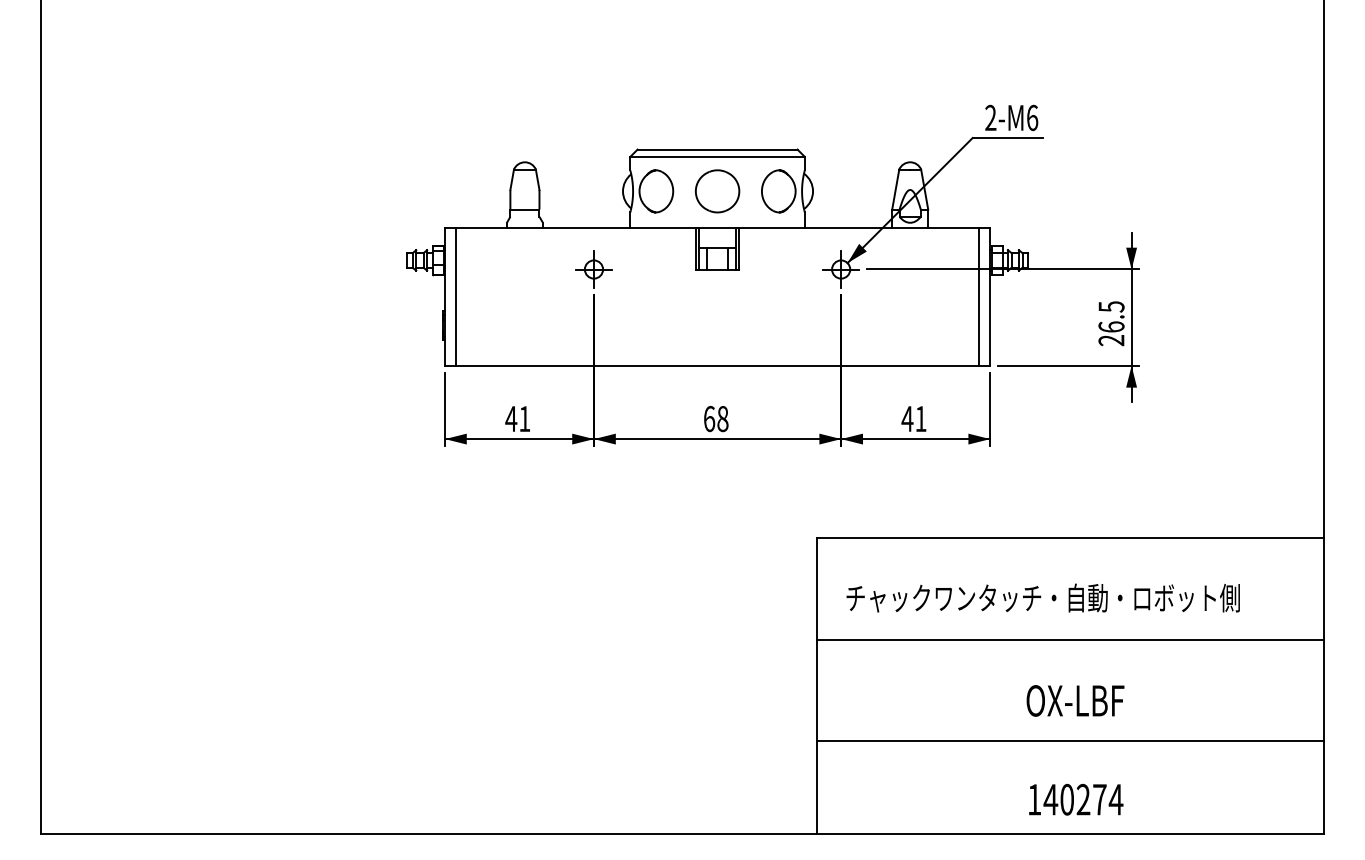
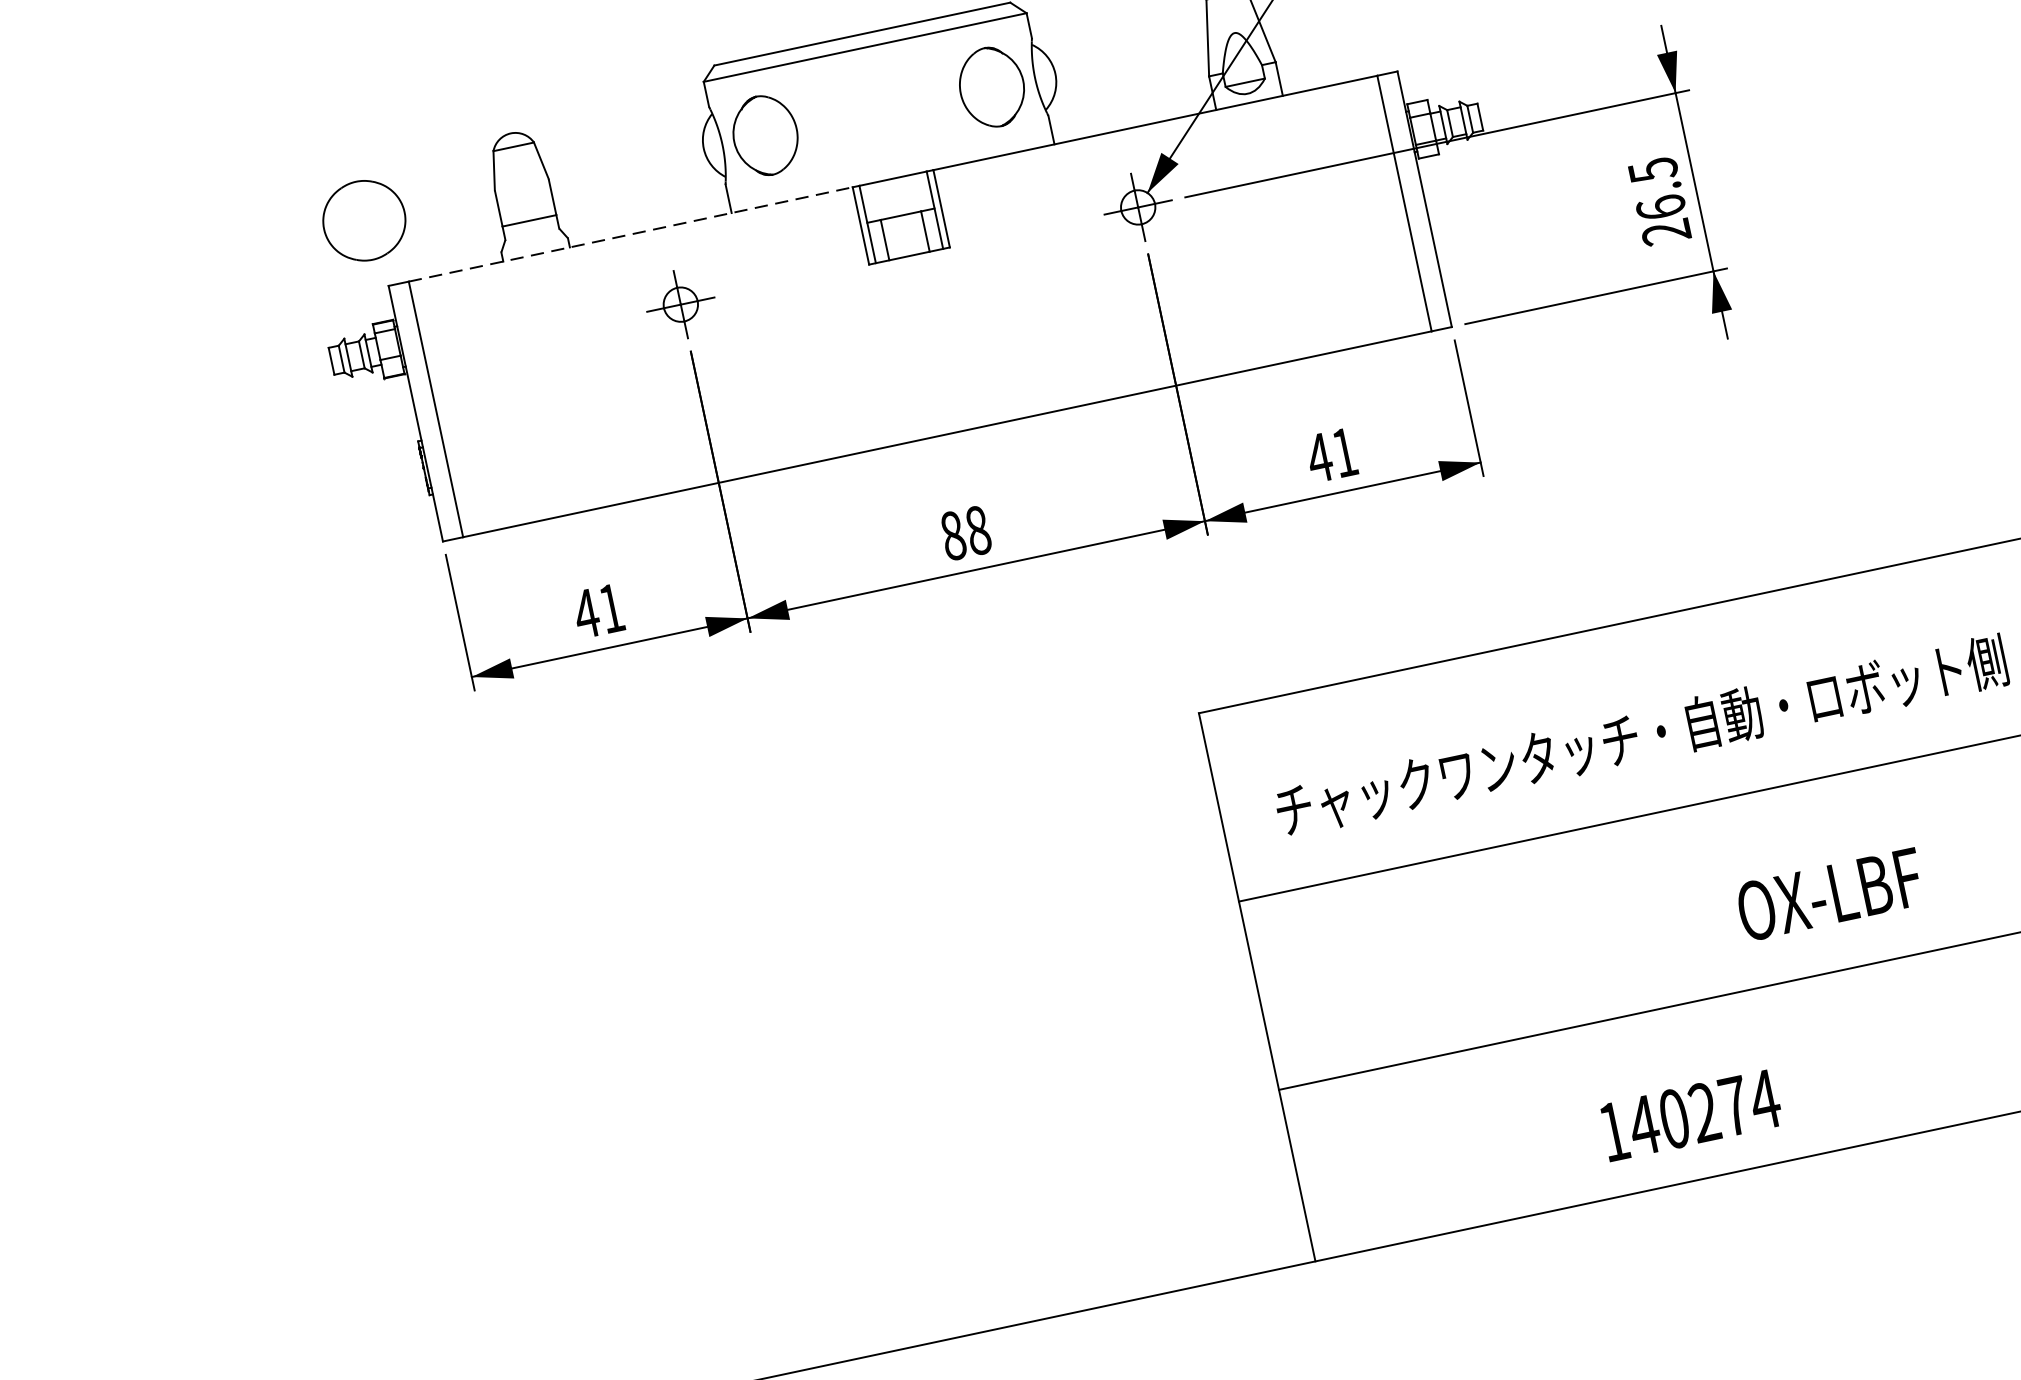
part: (717, 191) -> (364, 221), moved
line: (575, 227) -> (630, 234), solid -> dashed
text: (709, 418) -> (953, 534), 68 -> 88
text: (1075, 700) -> (1830, 893), moved
text: (1076, 799) -> (1691, 1114), moved

